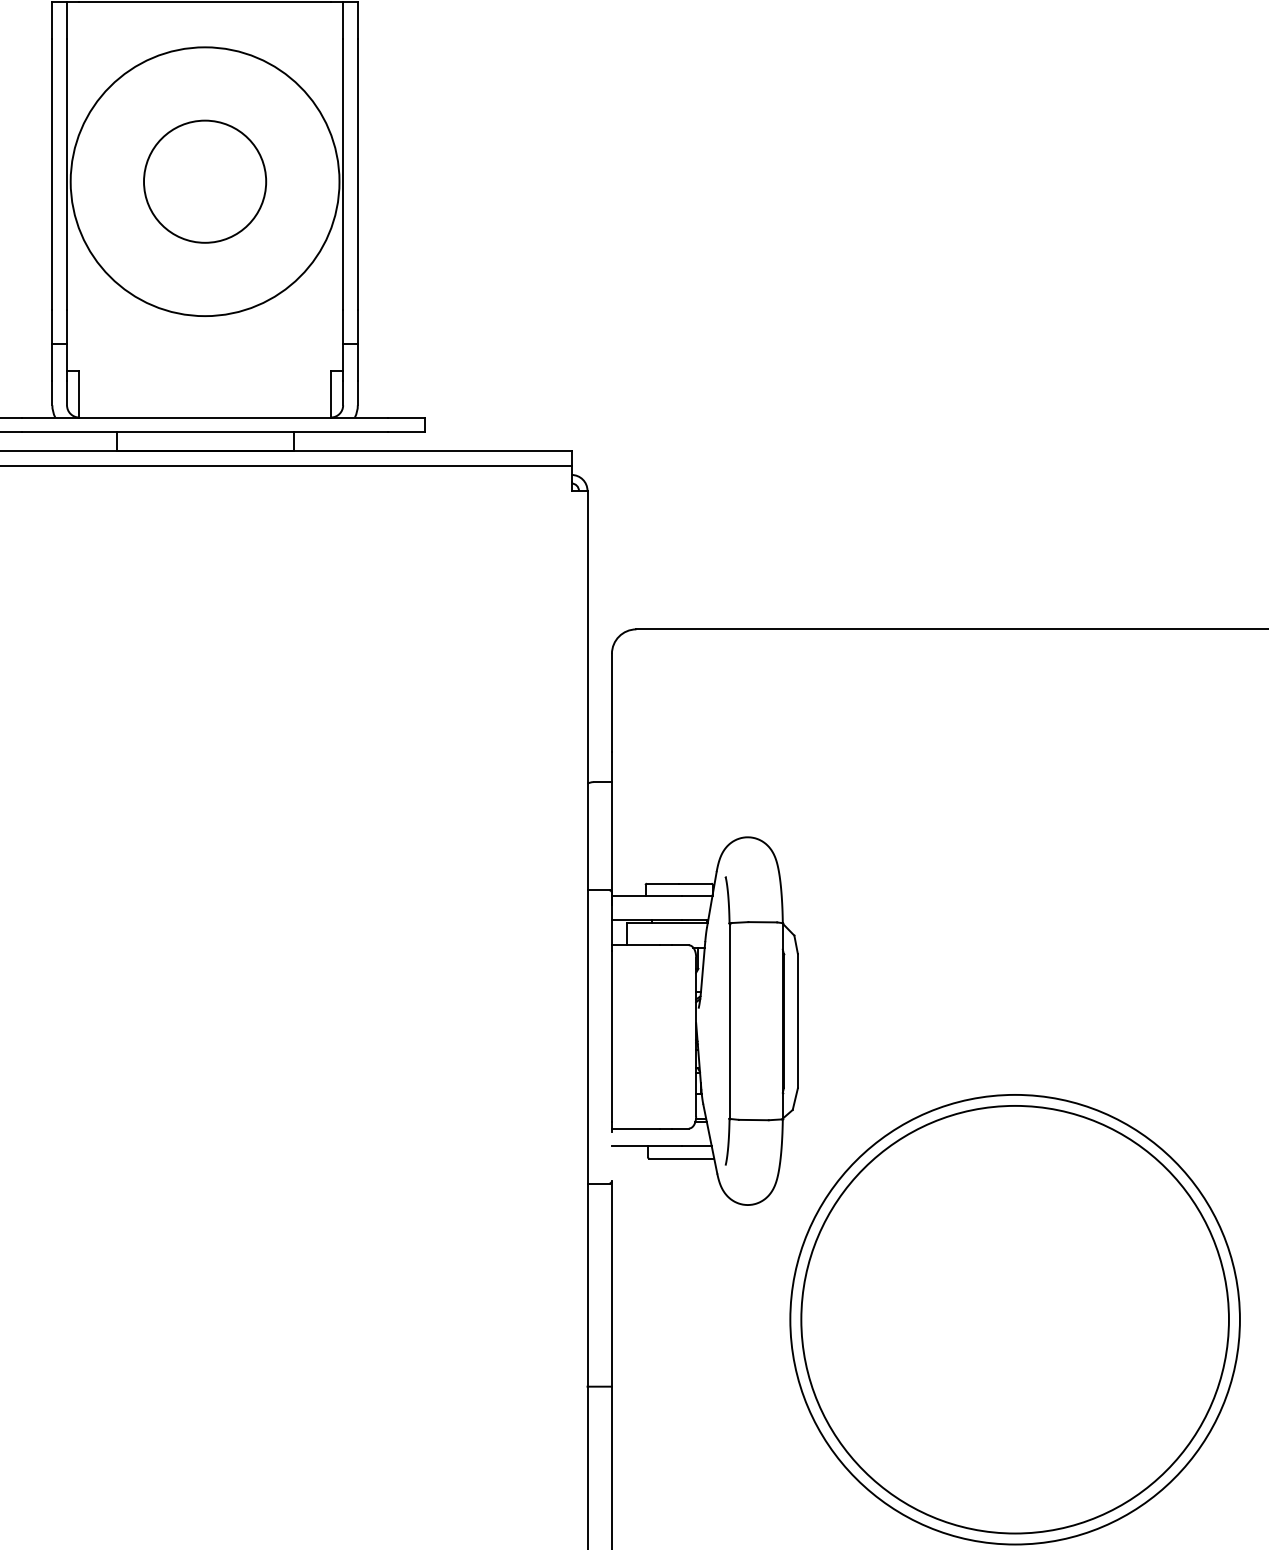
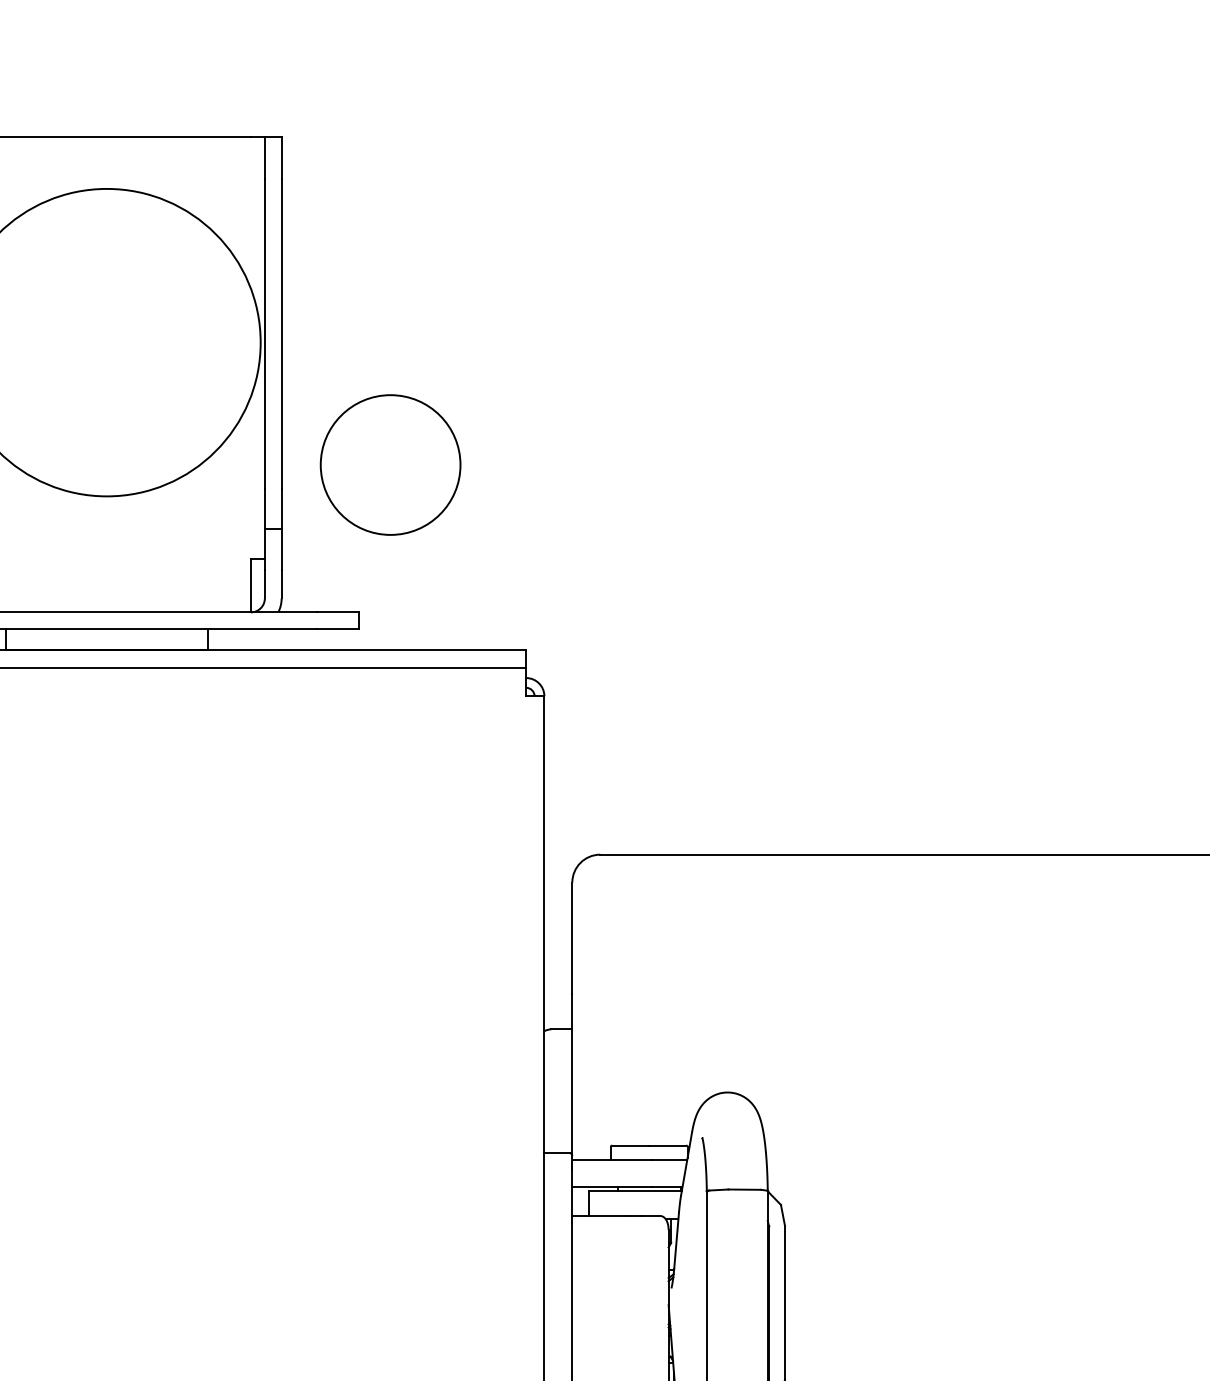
circle: (205, 181) -> (391, 464), moved

